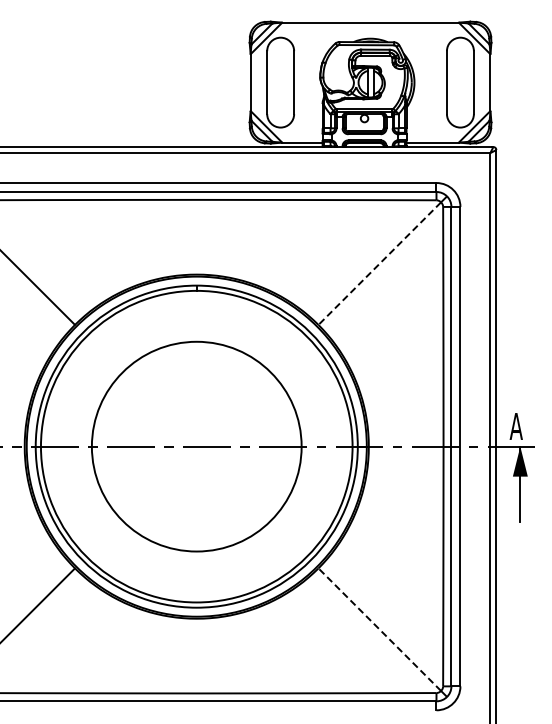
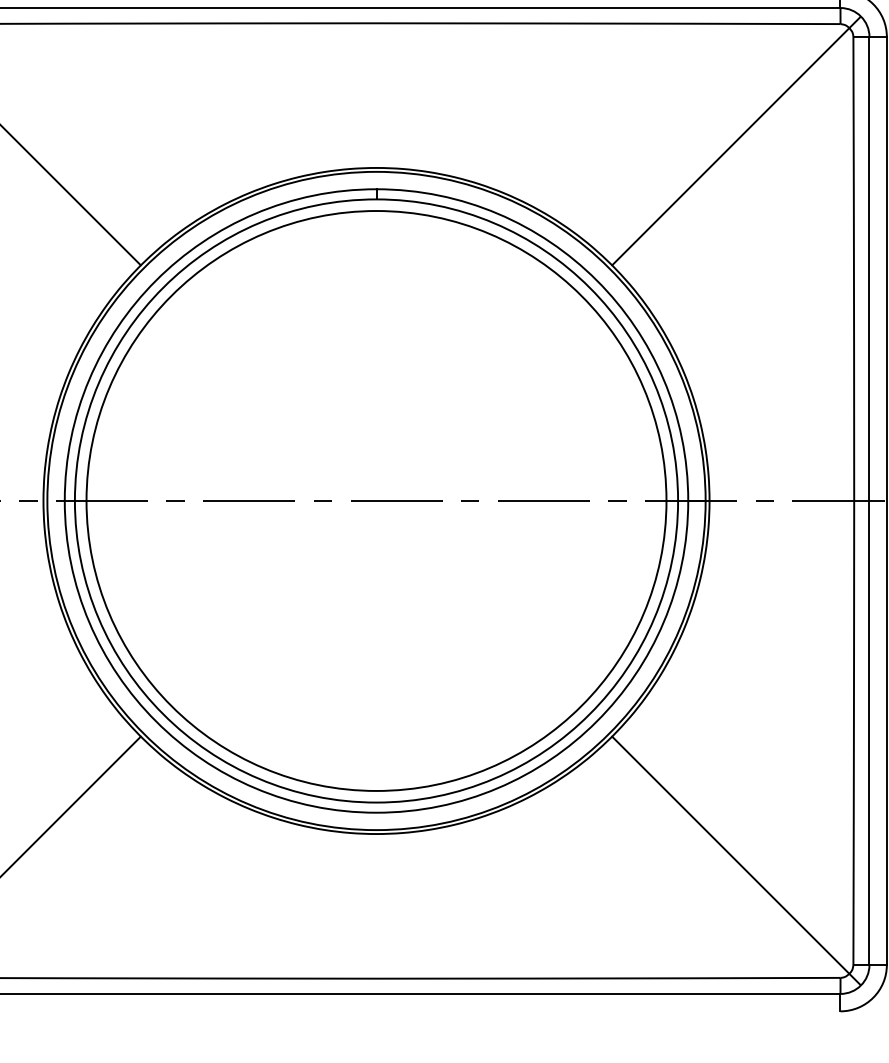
line: (379, 263) -> (730, 146), dashed -> solid
circle: (196, 446) -> (375, 500), size x1.43
line: (379, 629) -> (730, 854), dashed -> solid

